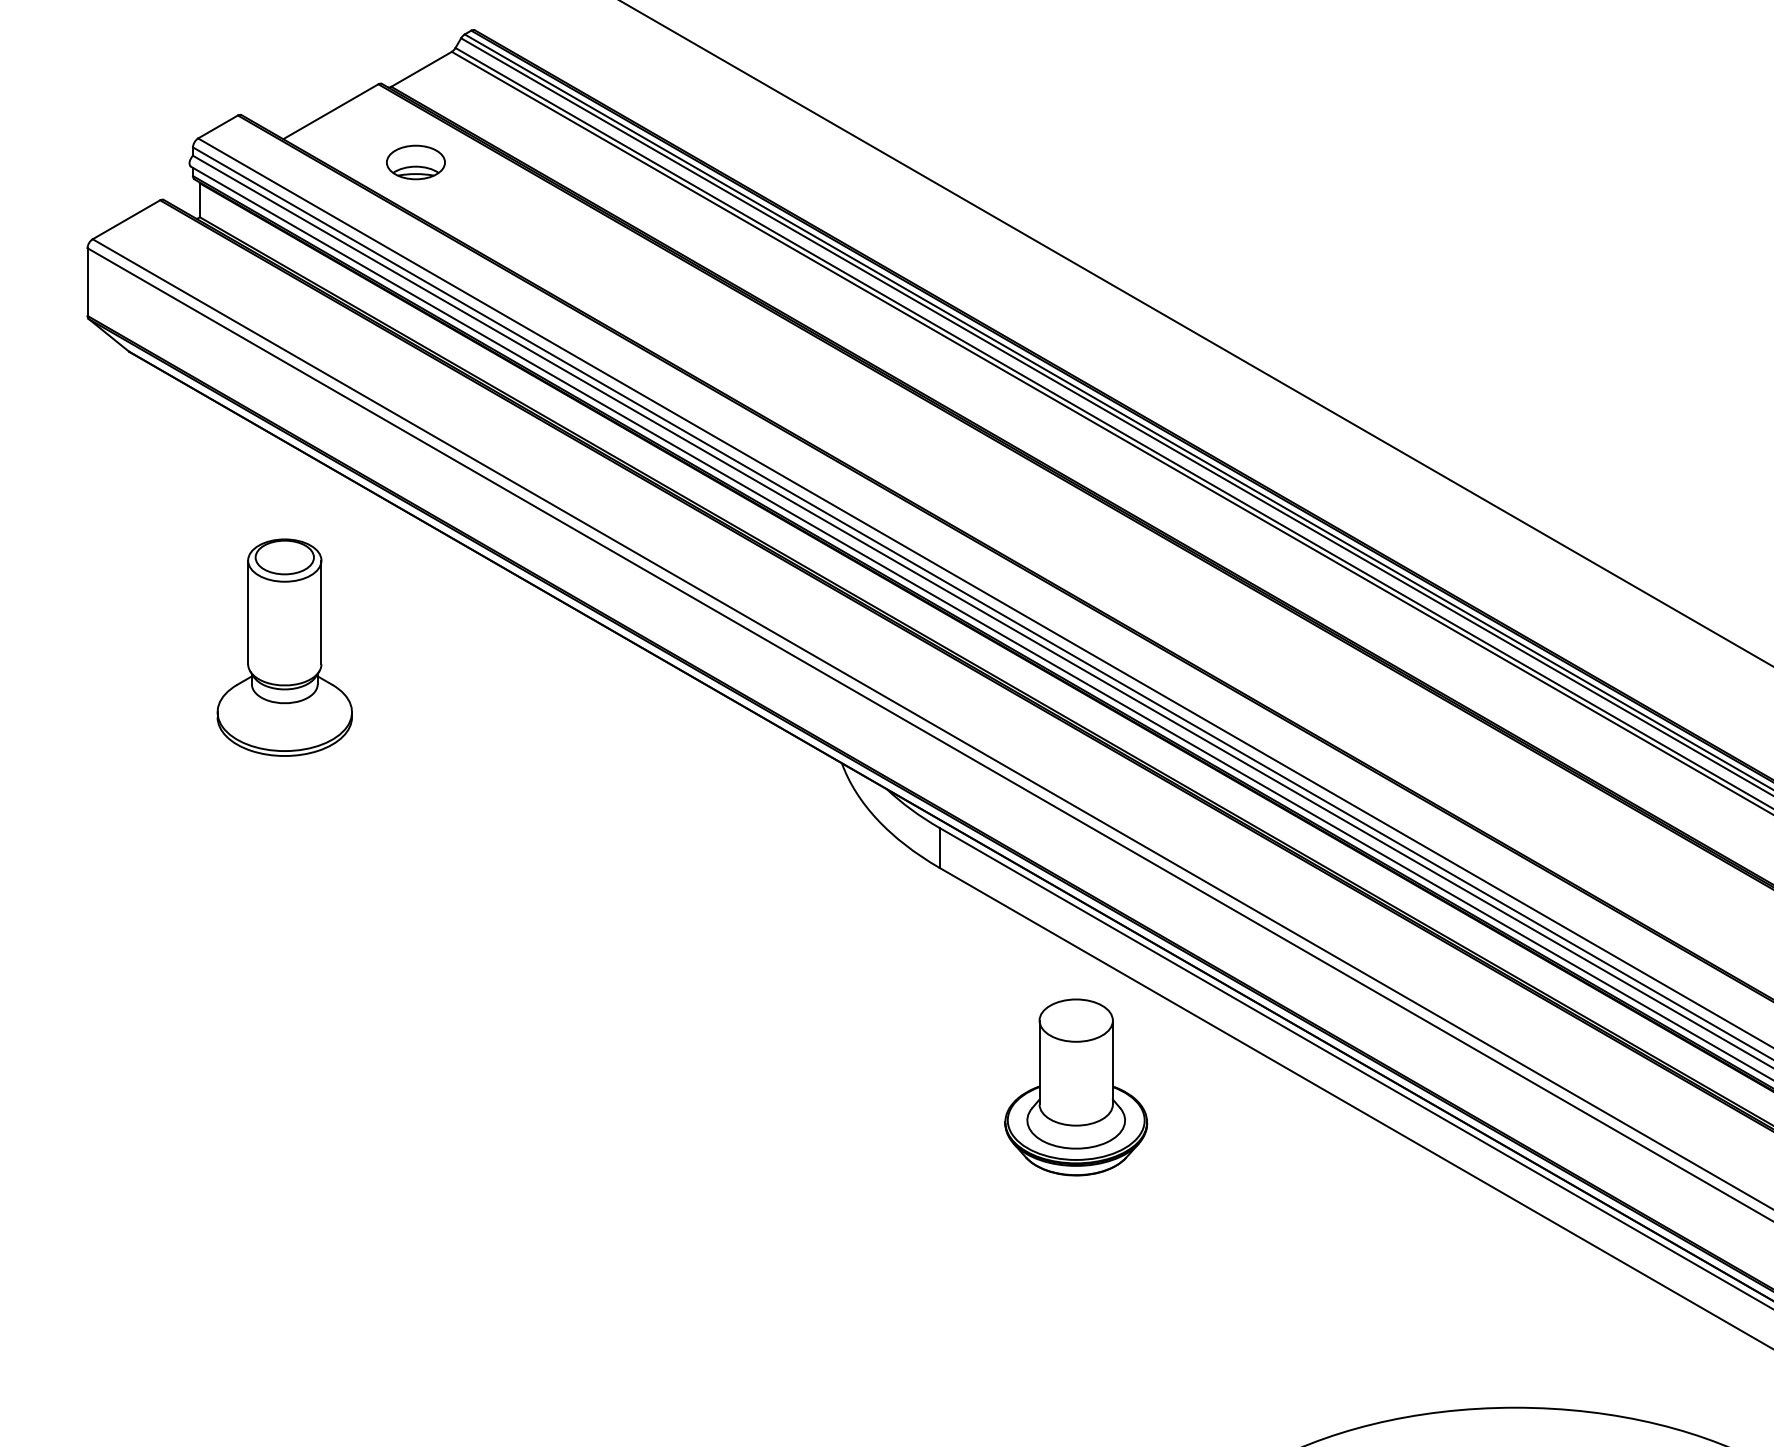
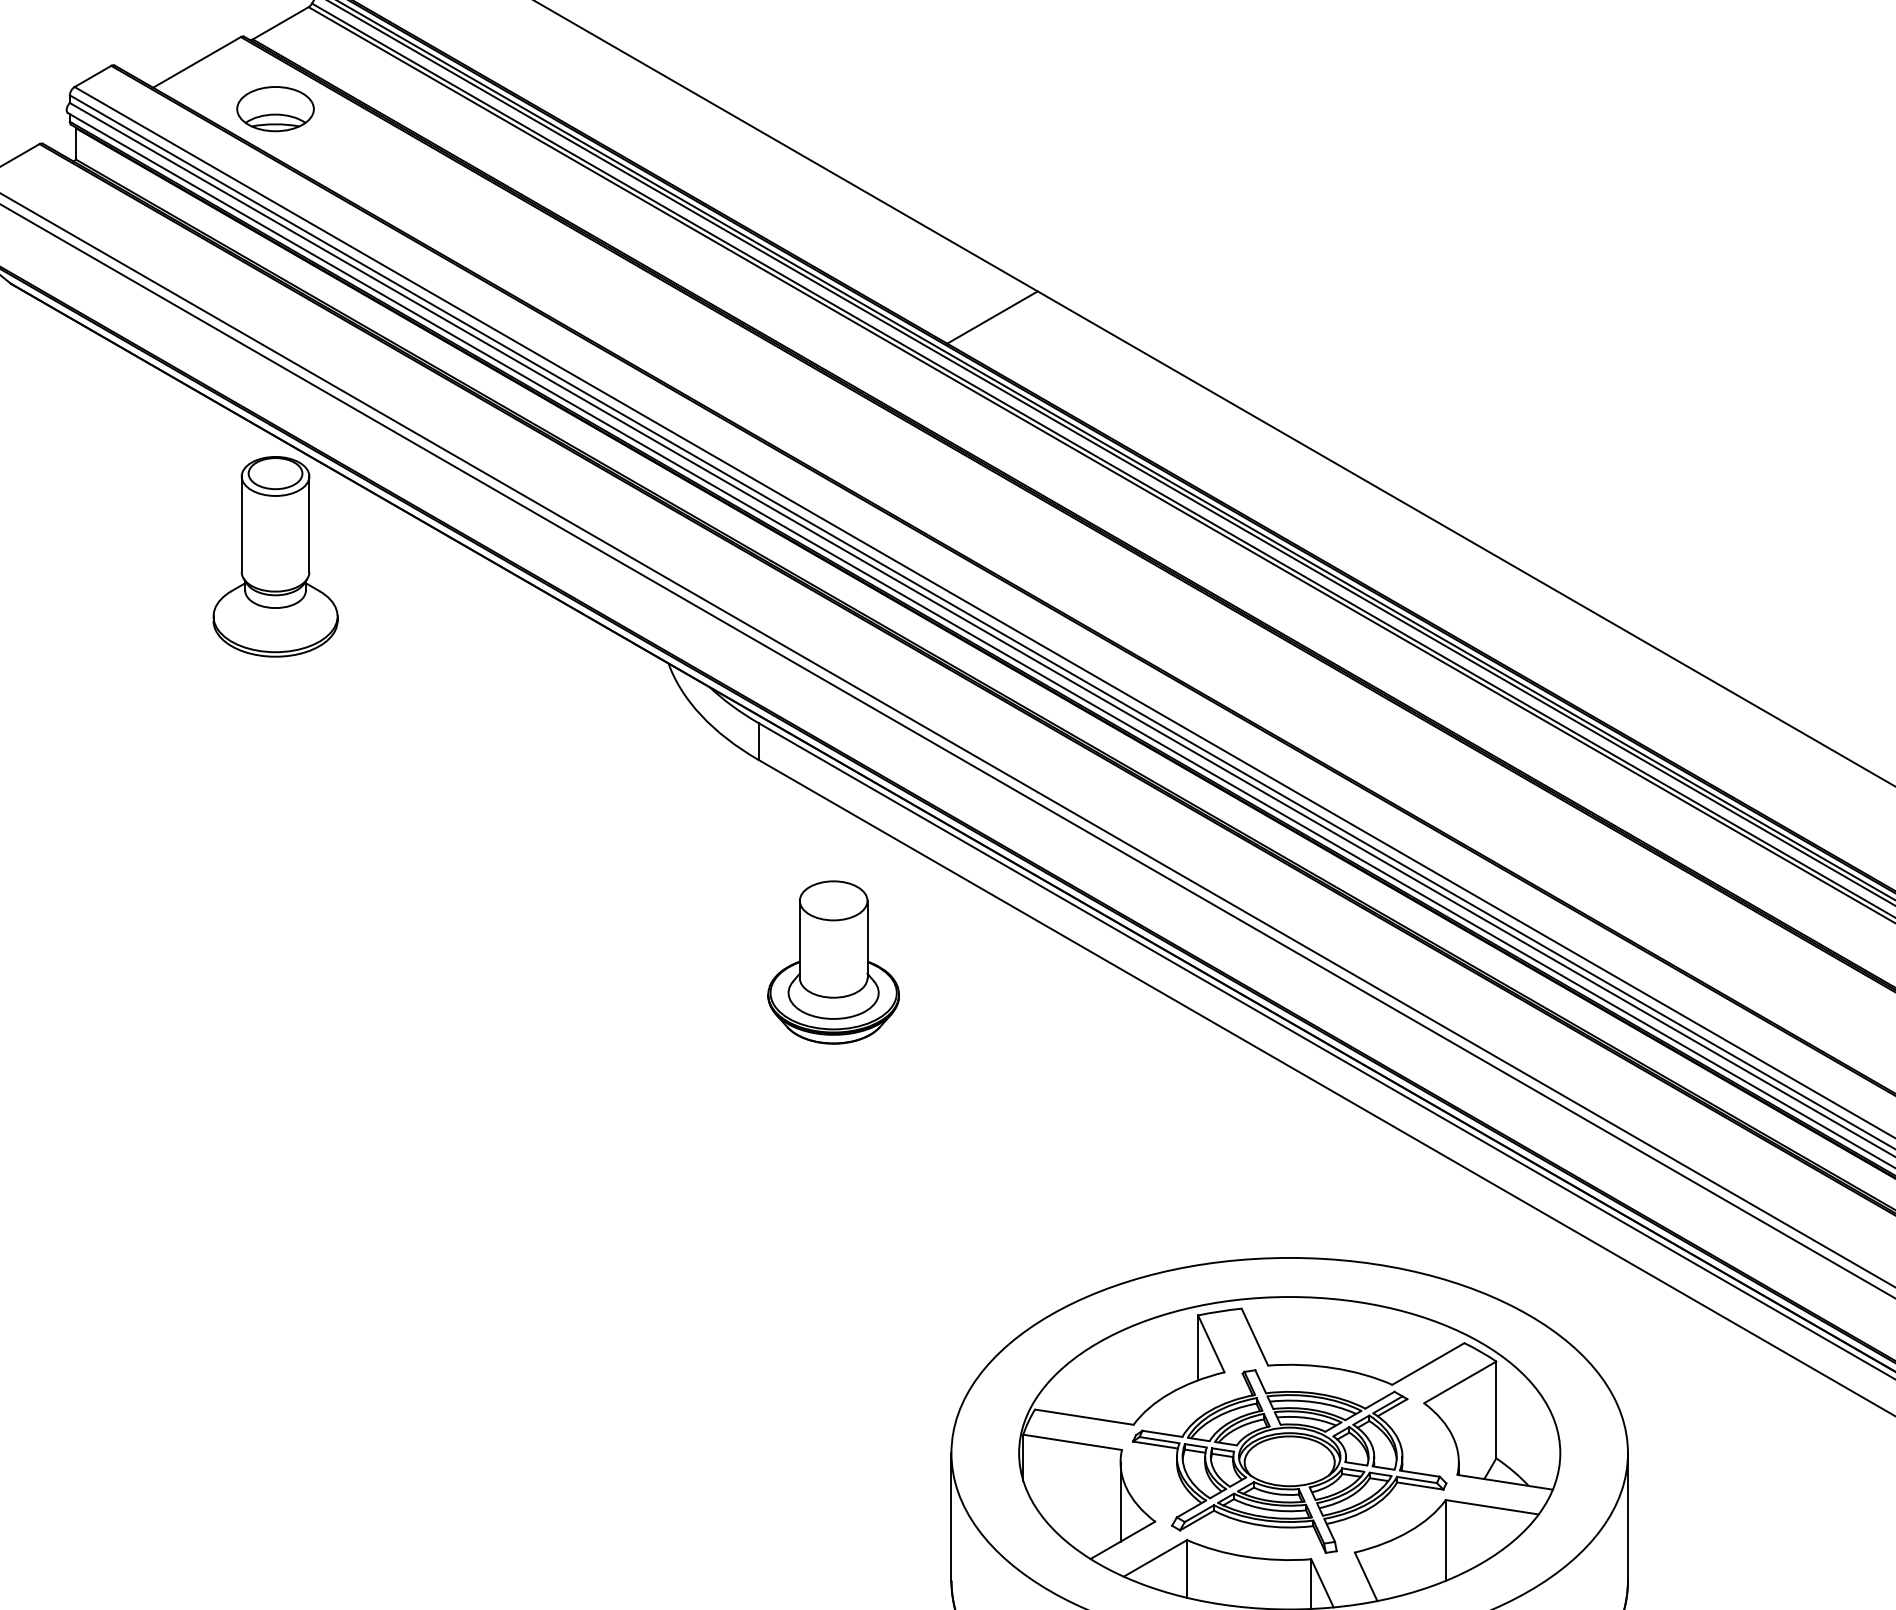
part: (415, 162) -> (275, 109), size x1.43
line: (1193, 388) -> (992, 317), added
part: (284, 647) -> (275, 556), moved
part: (1076, 1087) -> (833, 962), moved

